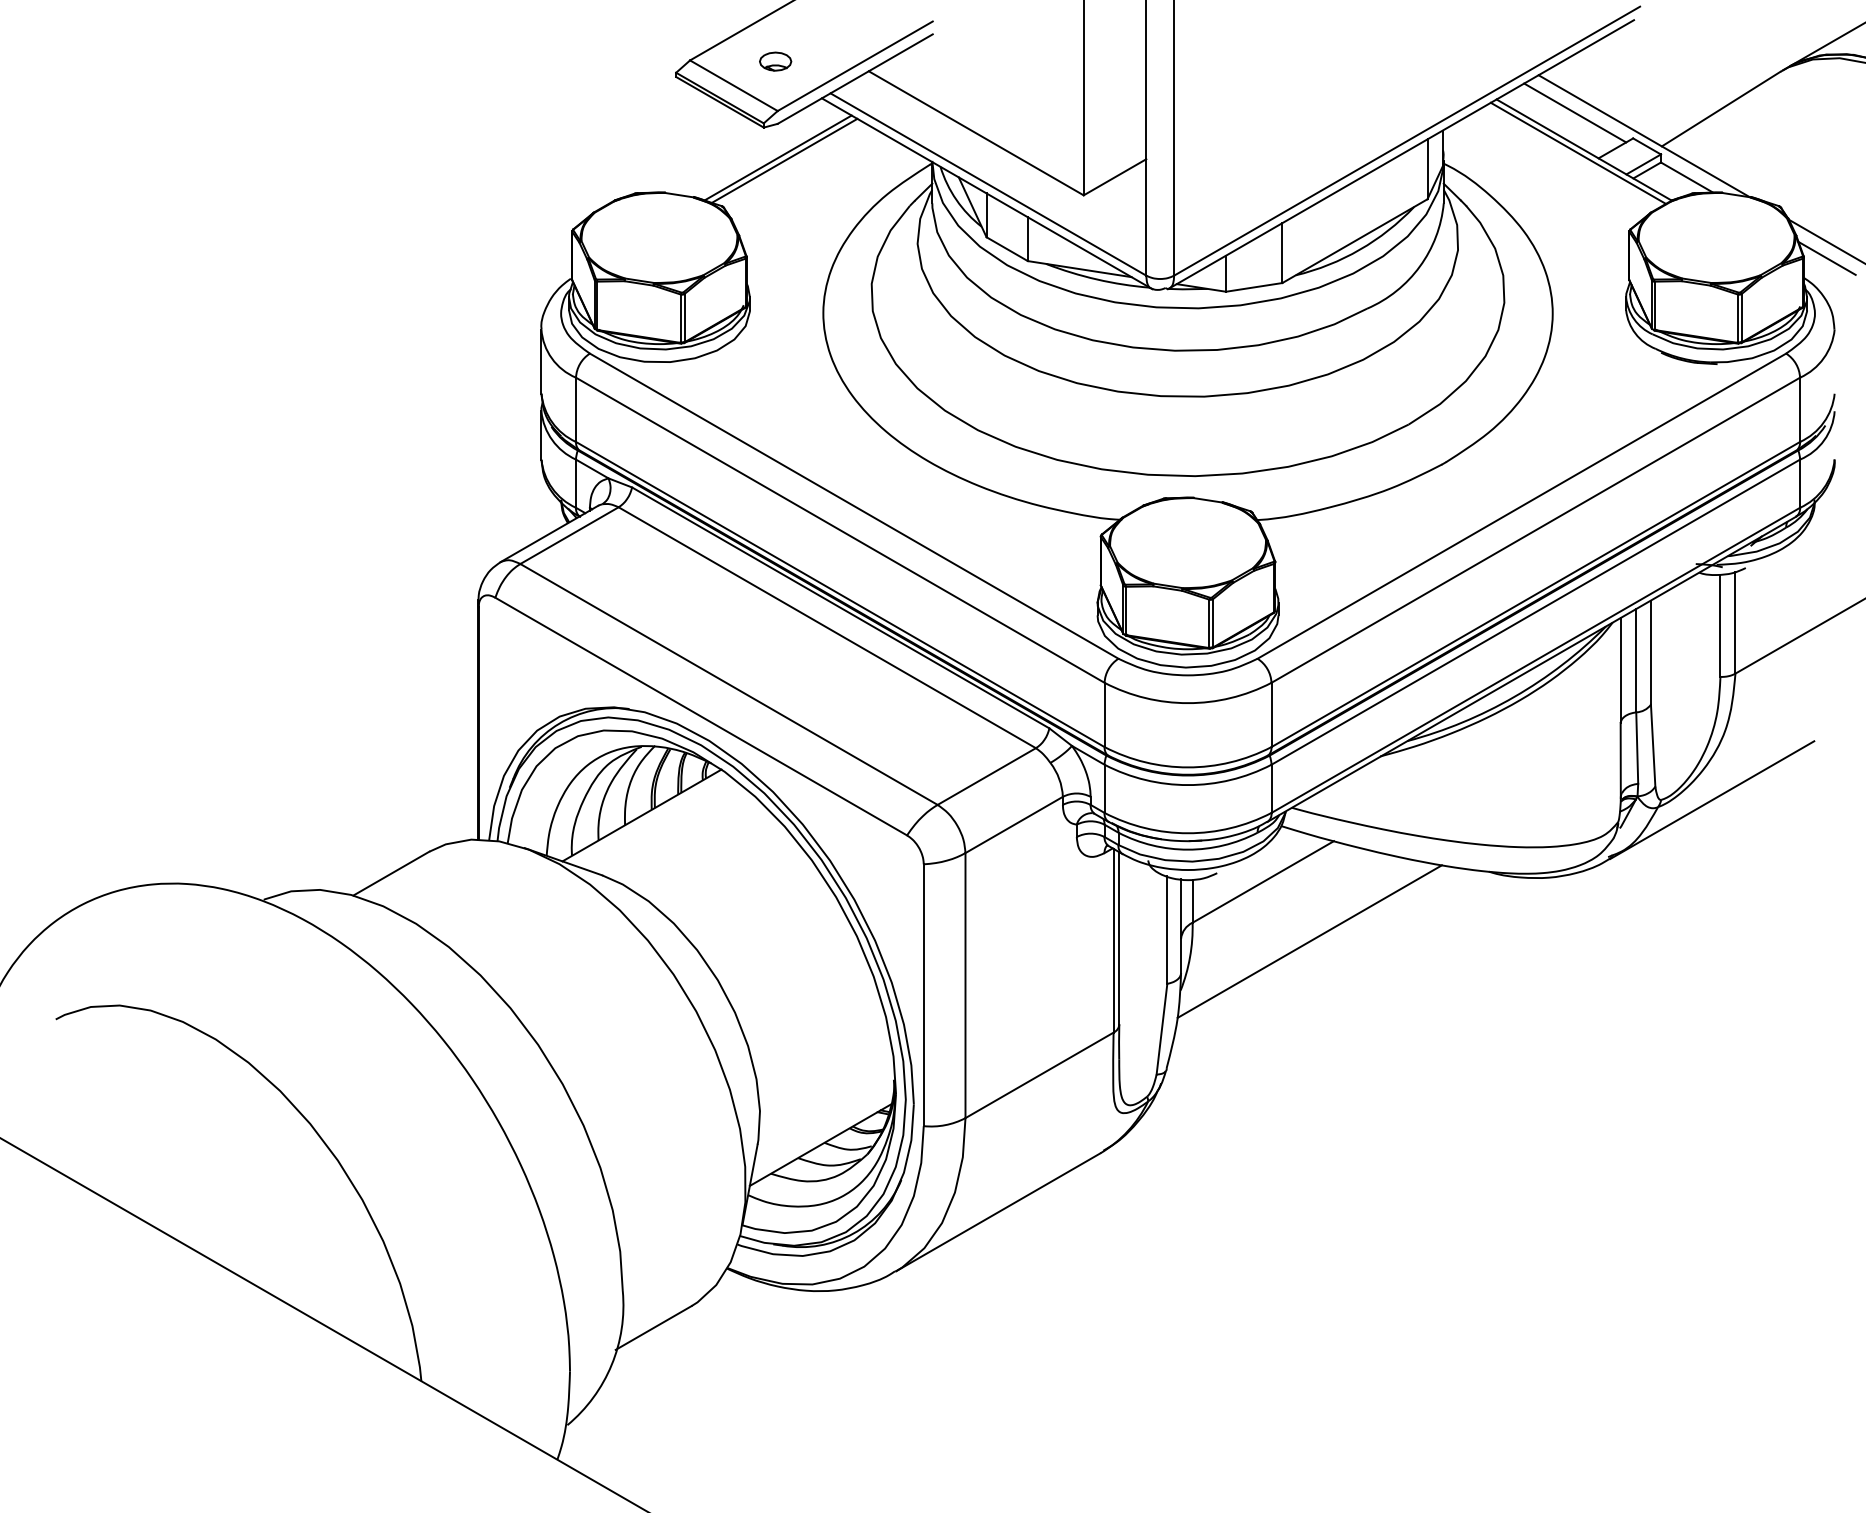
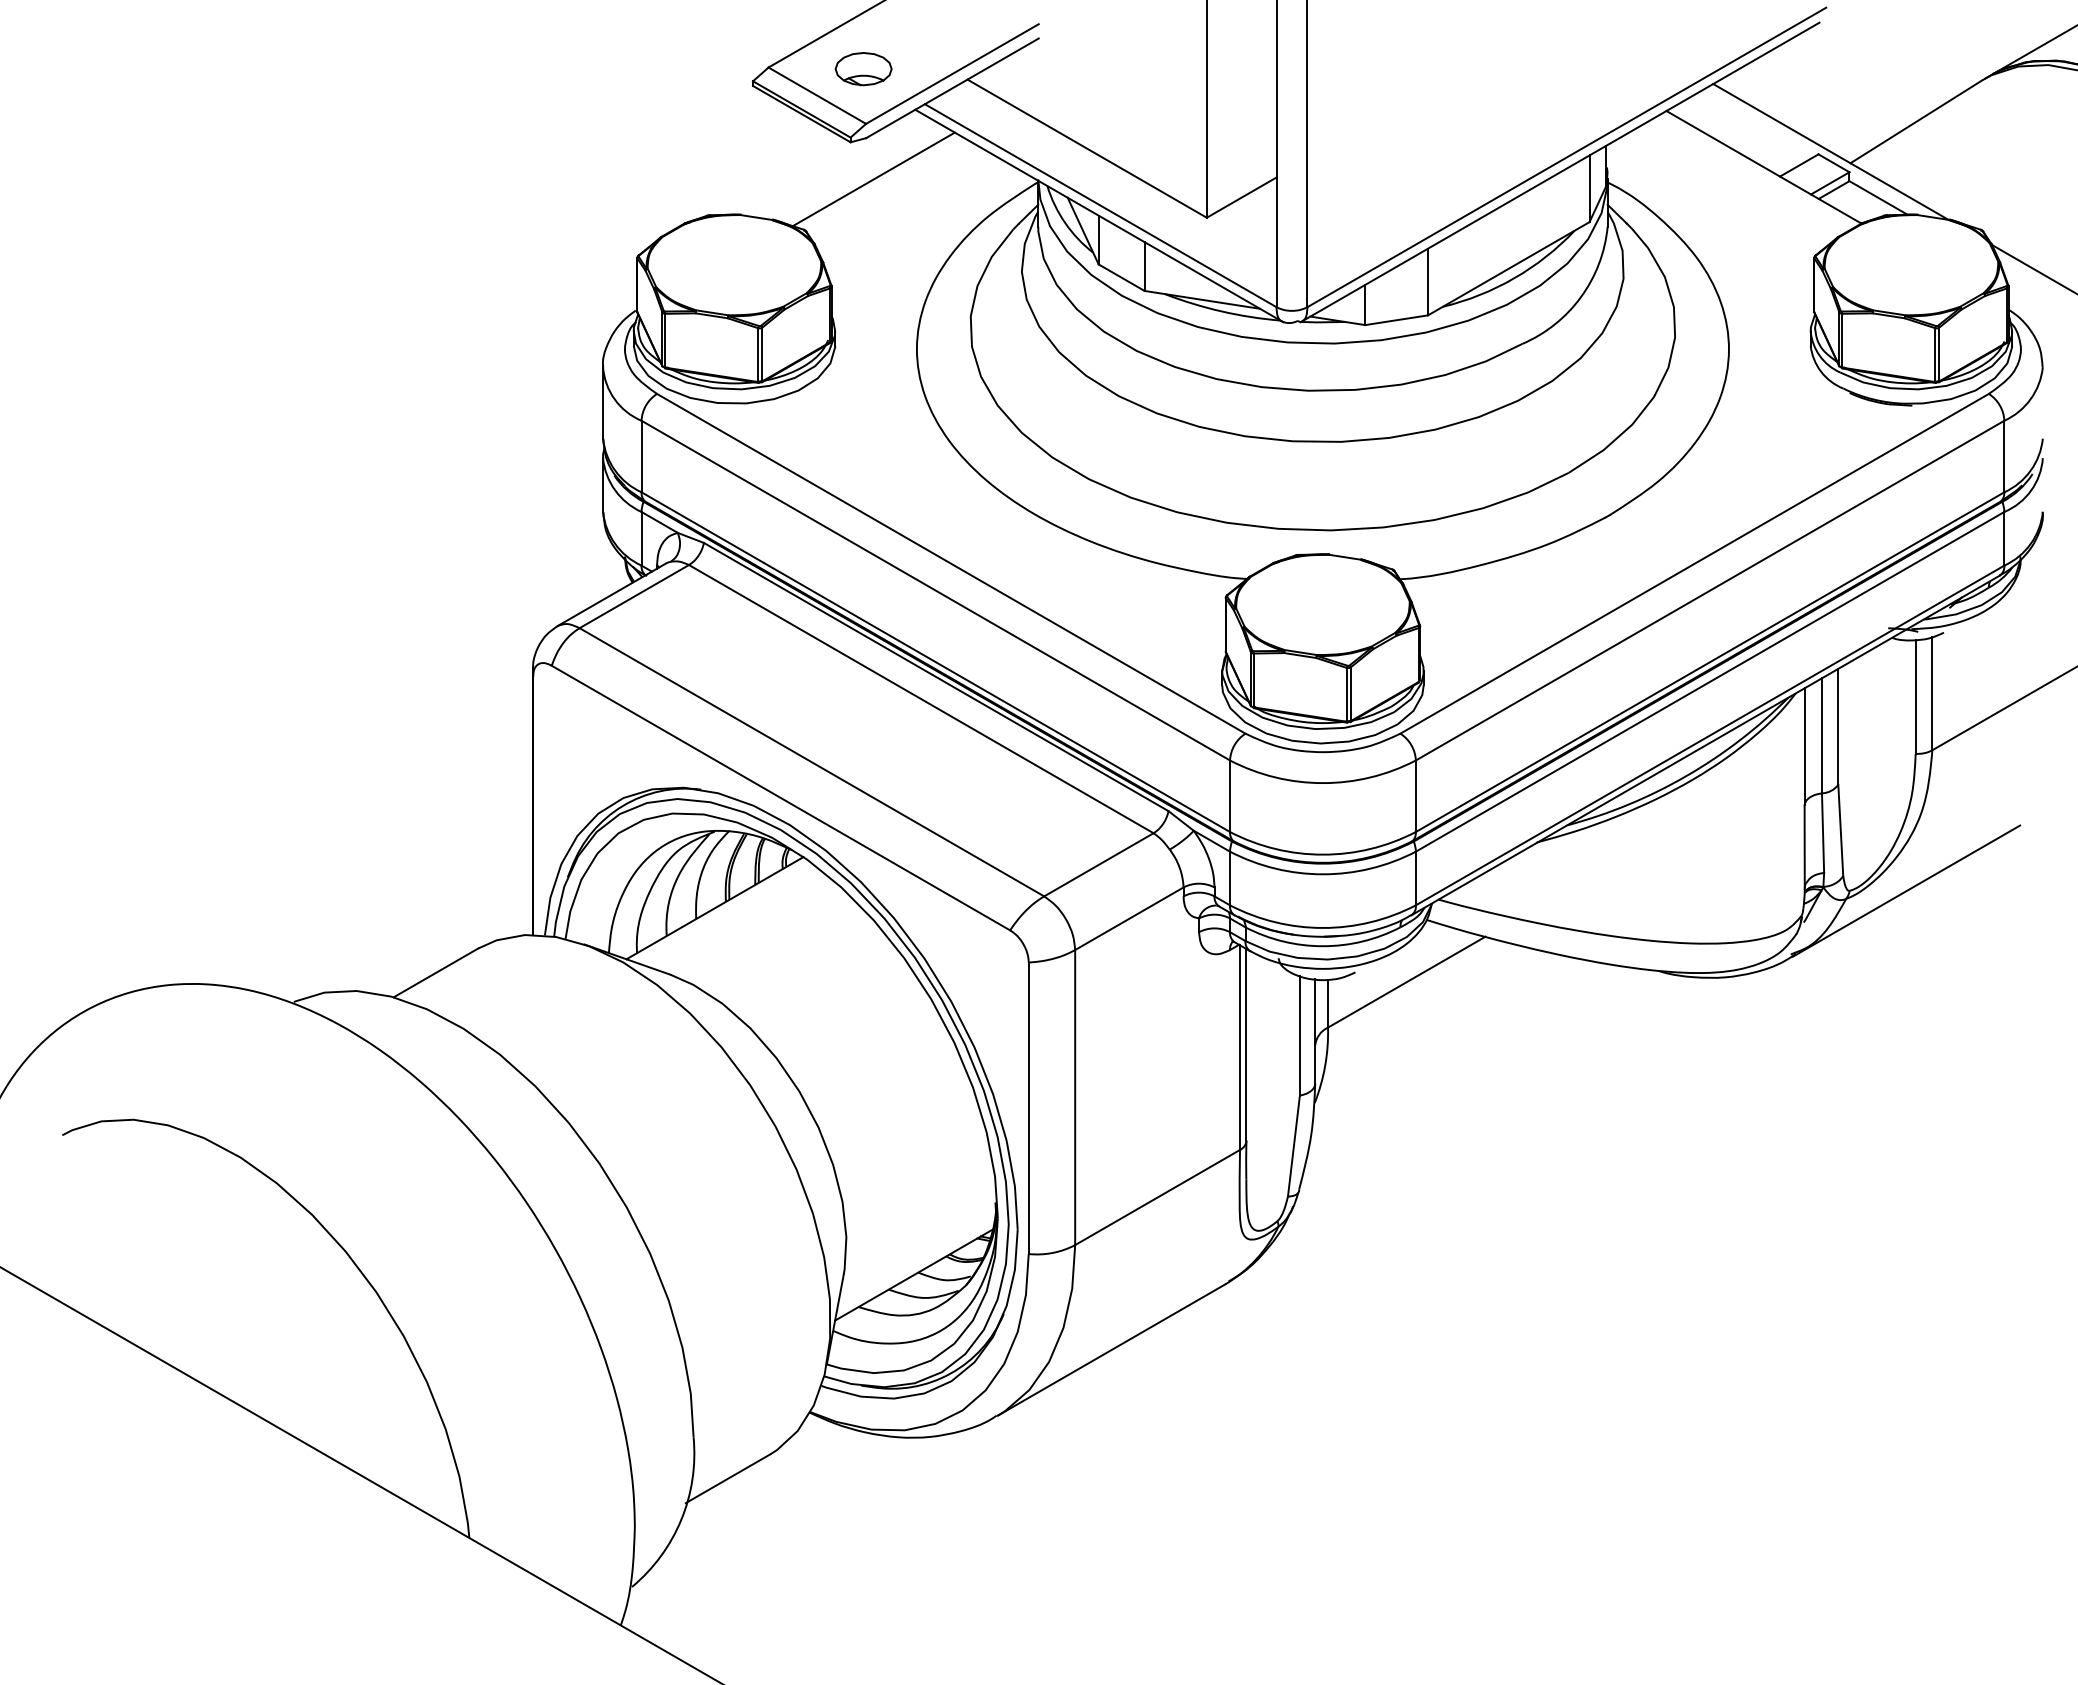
part: (775, 61) -> (863, 68), size x1.6
line: (1574, 112) -> (1753, 125), removed
line: (1578, 152) -> (1757, 170), removed
line: (778, 157) -> (866, 175), removed
line: (1827, 257) -> (2034, 287), removed
line: (1309, 941) -> (1458, 1048), removed

